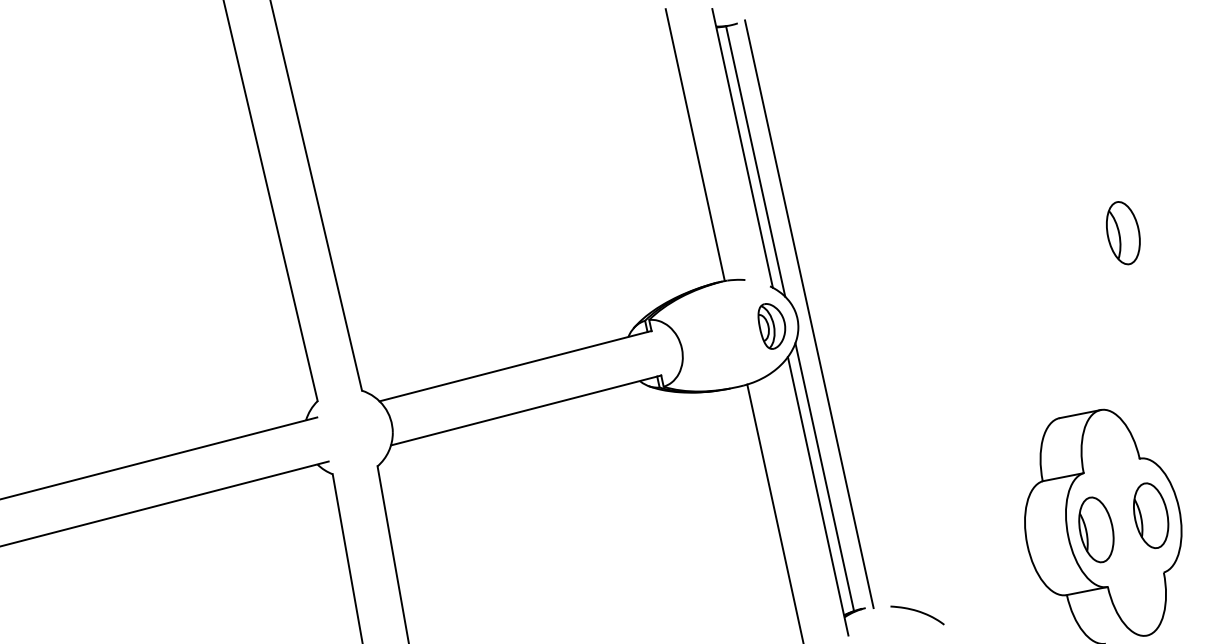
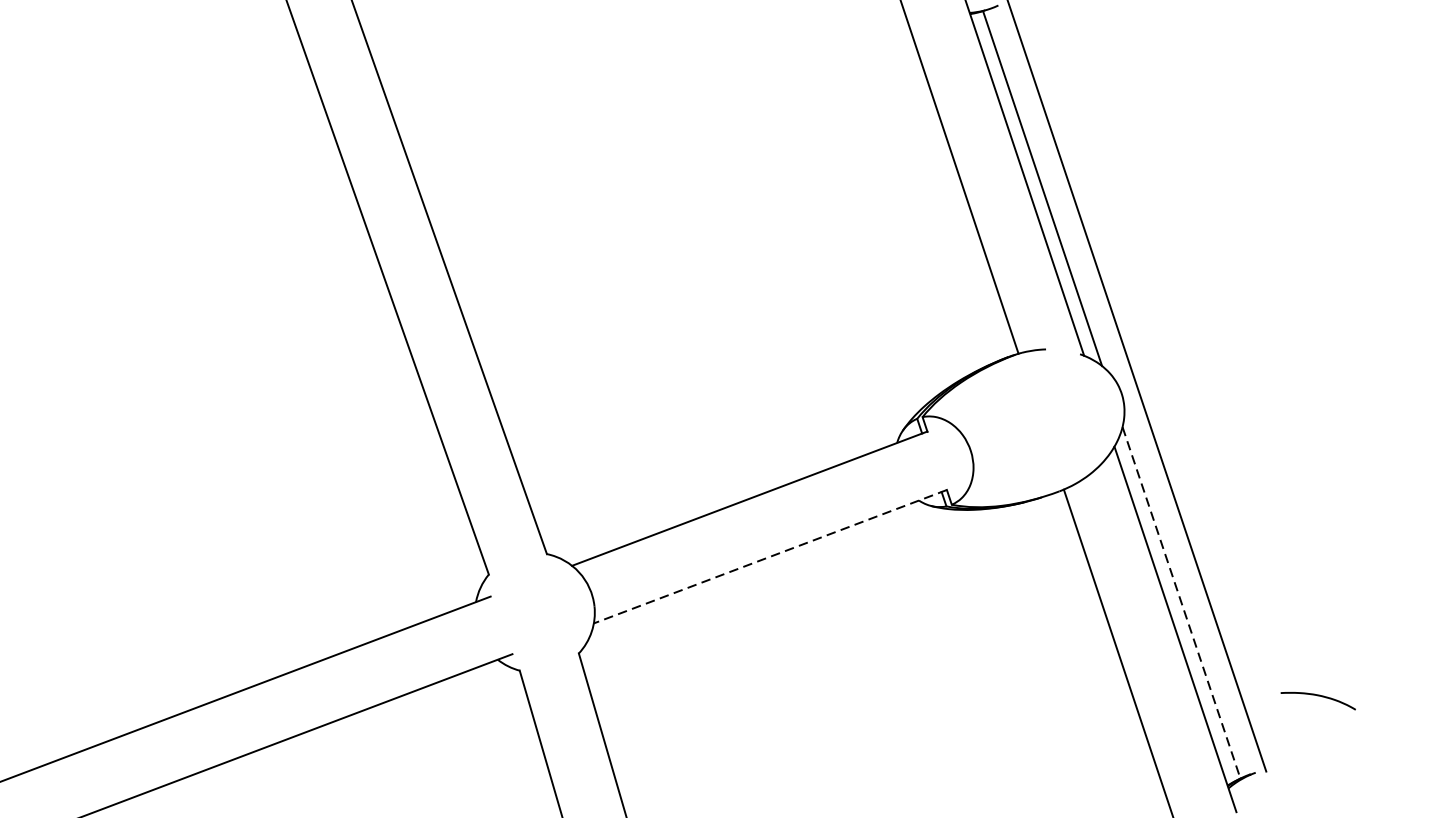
part: (771, 326) -> (1087, 408), removed
line: (526, 410) -> (770, 556), solid -> dashed
line: (824, 477) -> (1181, 603), solid -> dashed
curve: (918, 612) -> (1319, 697), moved

